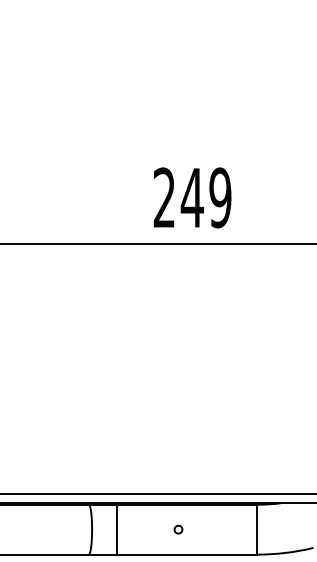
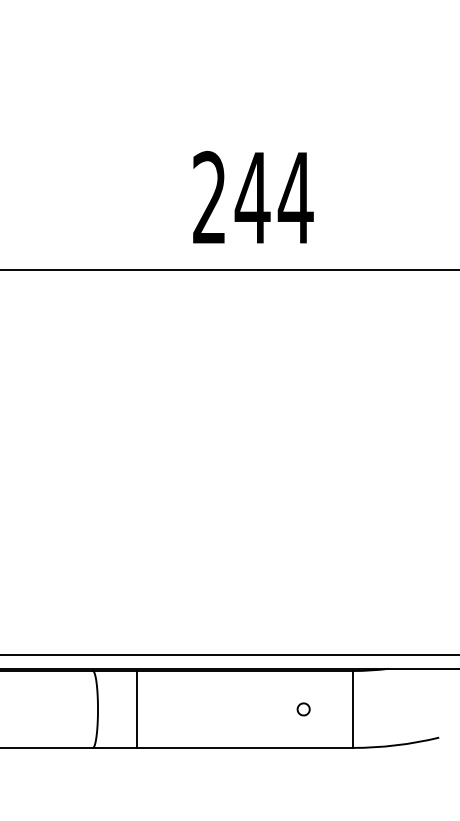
text: (220, 197) -> (295, 197), 249 -> 244
part: (178, 529) -> (303, 709), moved

